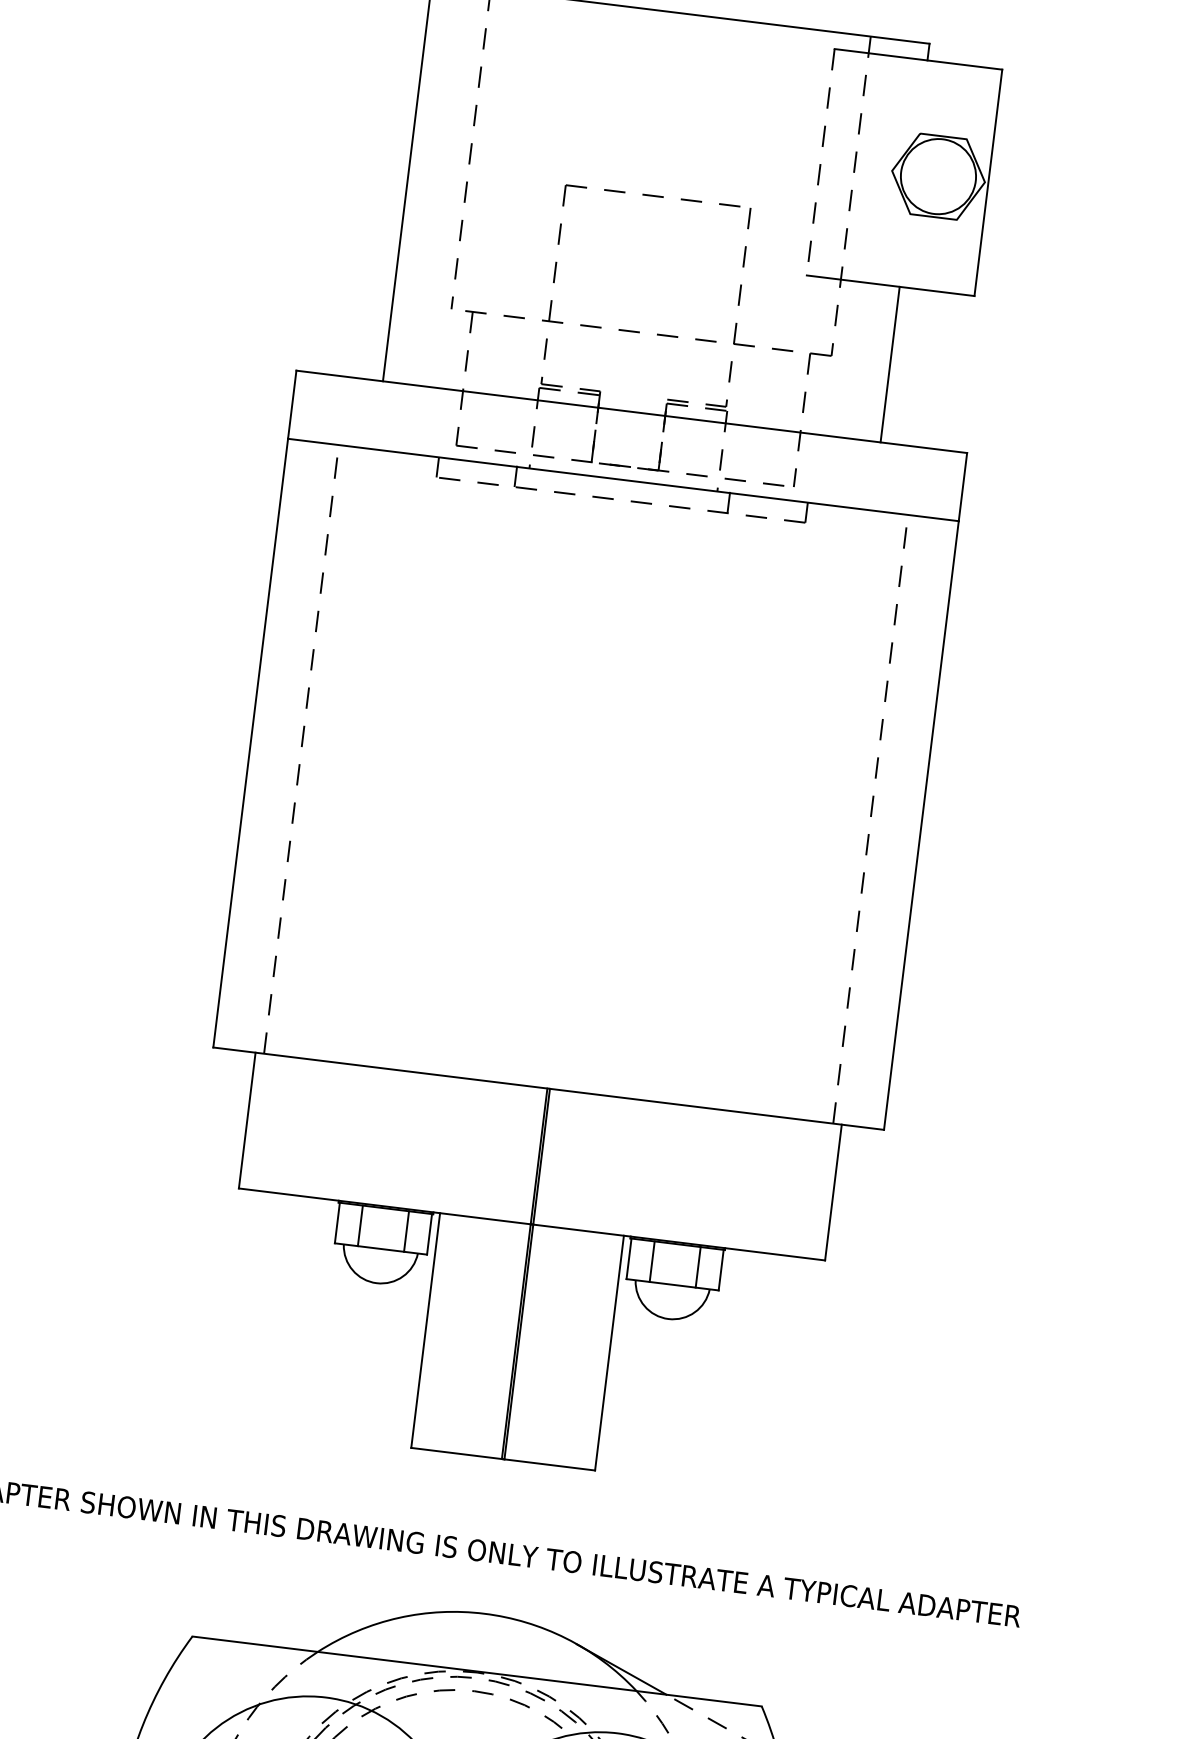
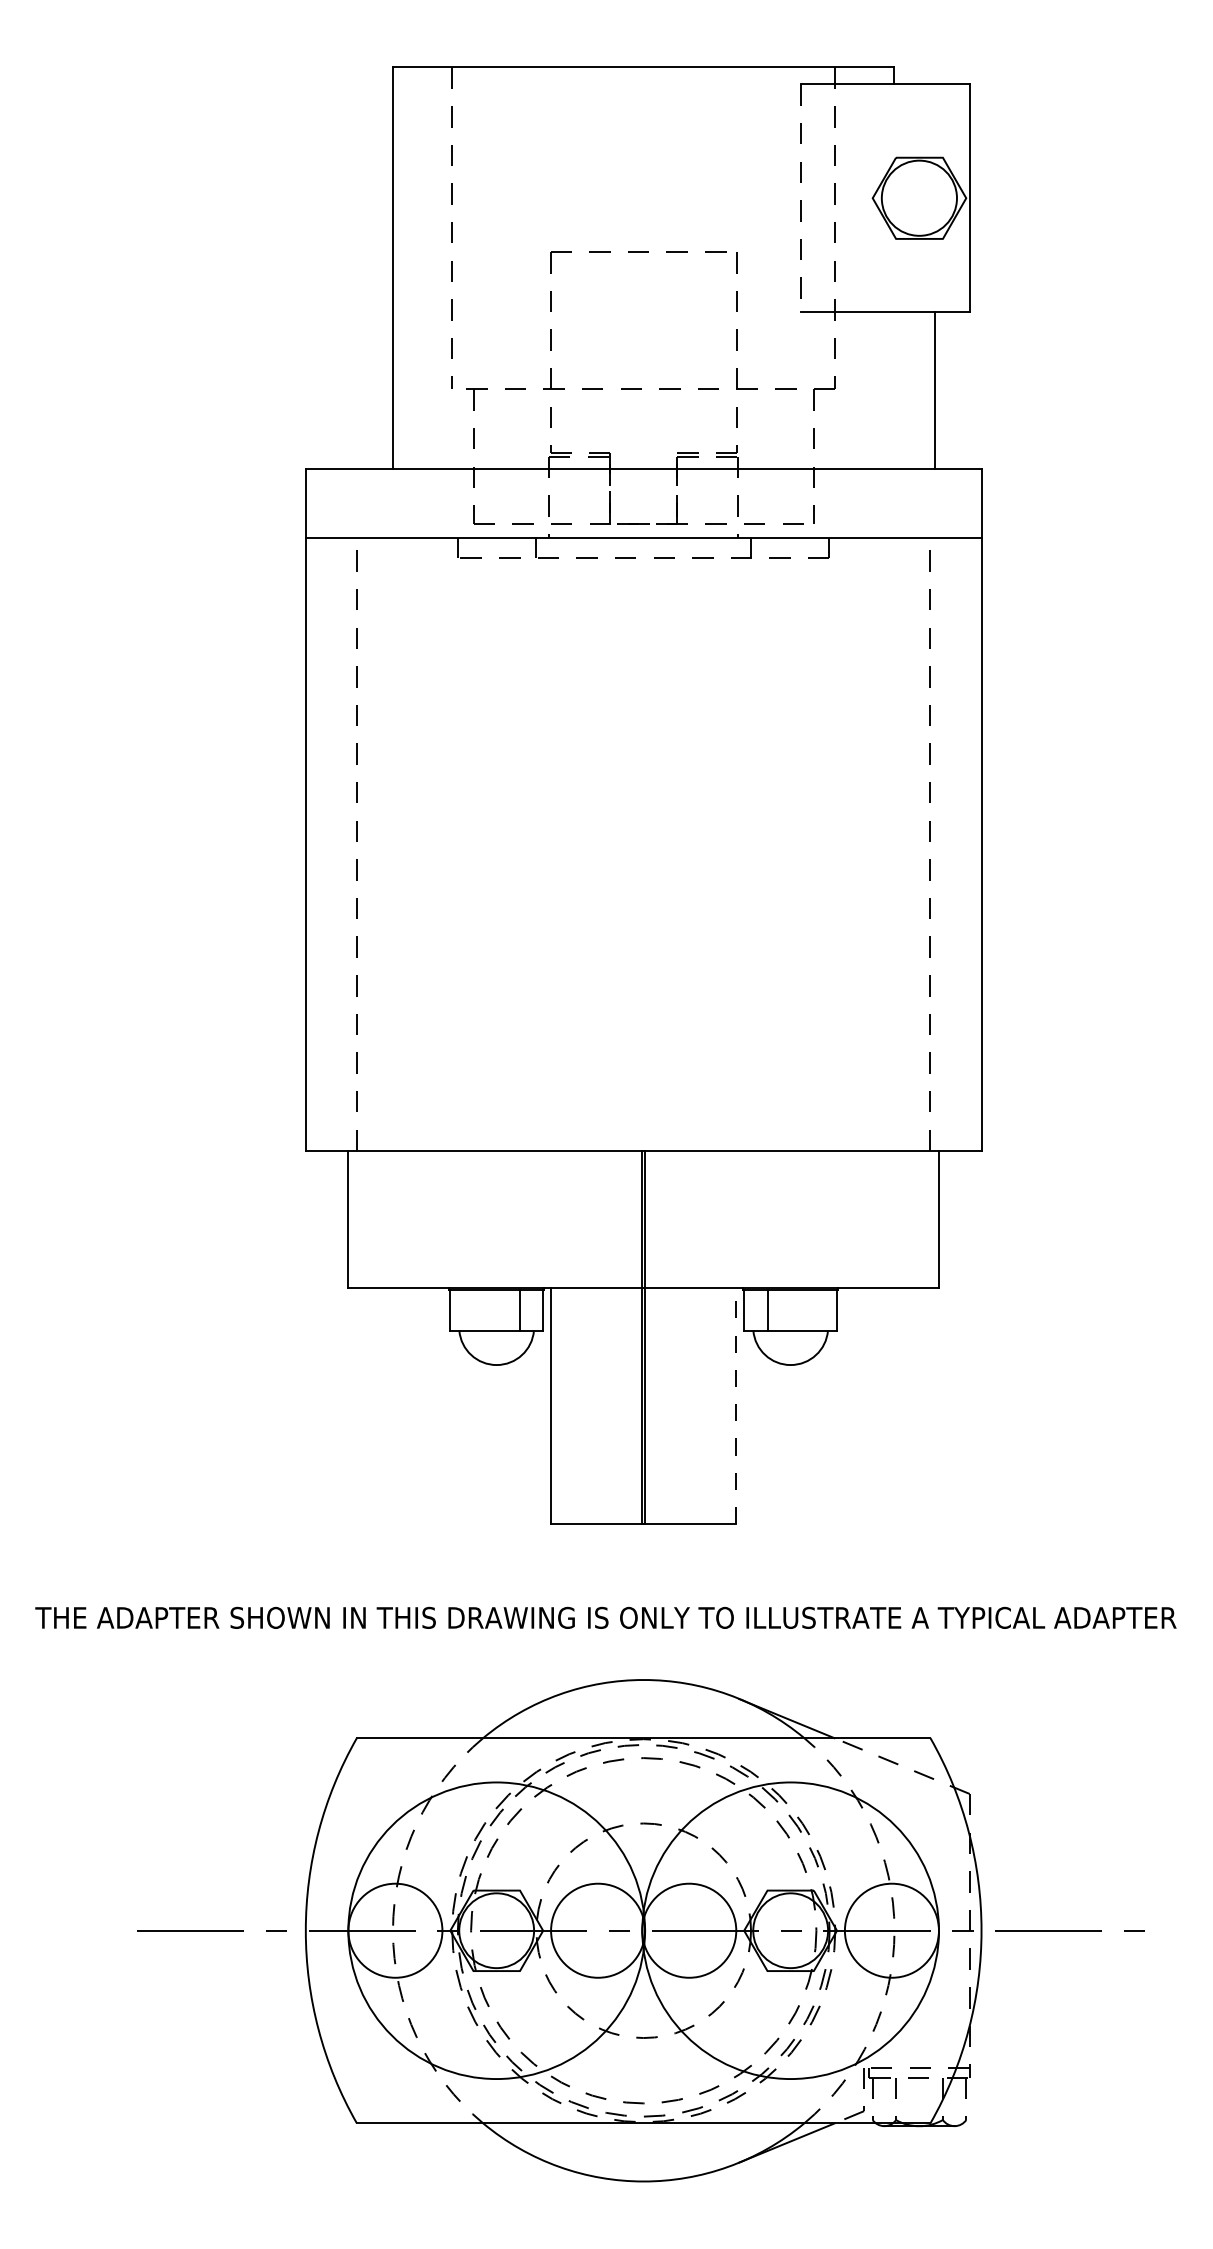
line: (890, 364) -> (935, 390), moved
line: (360, 1225) -> (473, 1309), removed
line: (697, 1266) -> (813, 1309), removed
line: (609, 1352) -> (736, 1405), solid -> dashed

